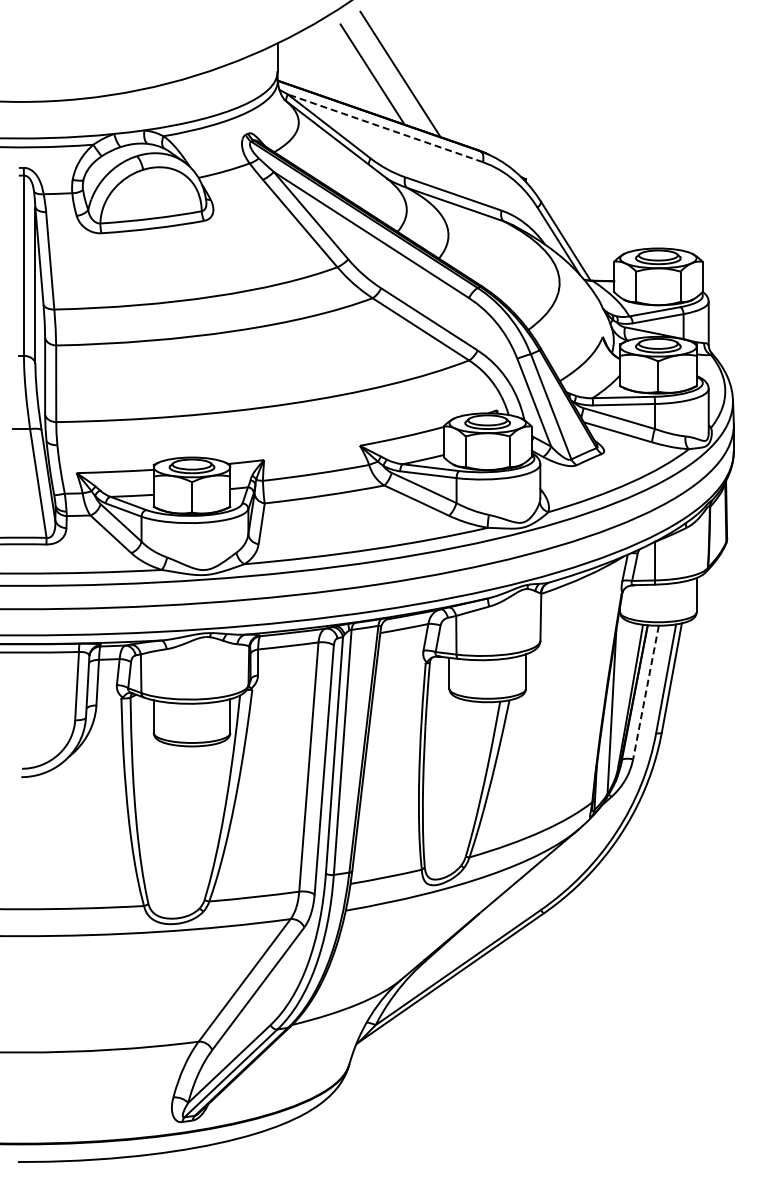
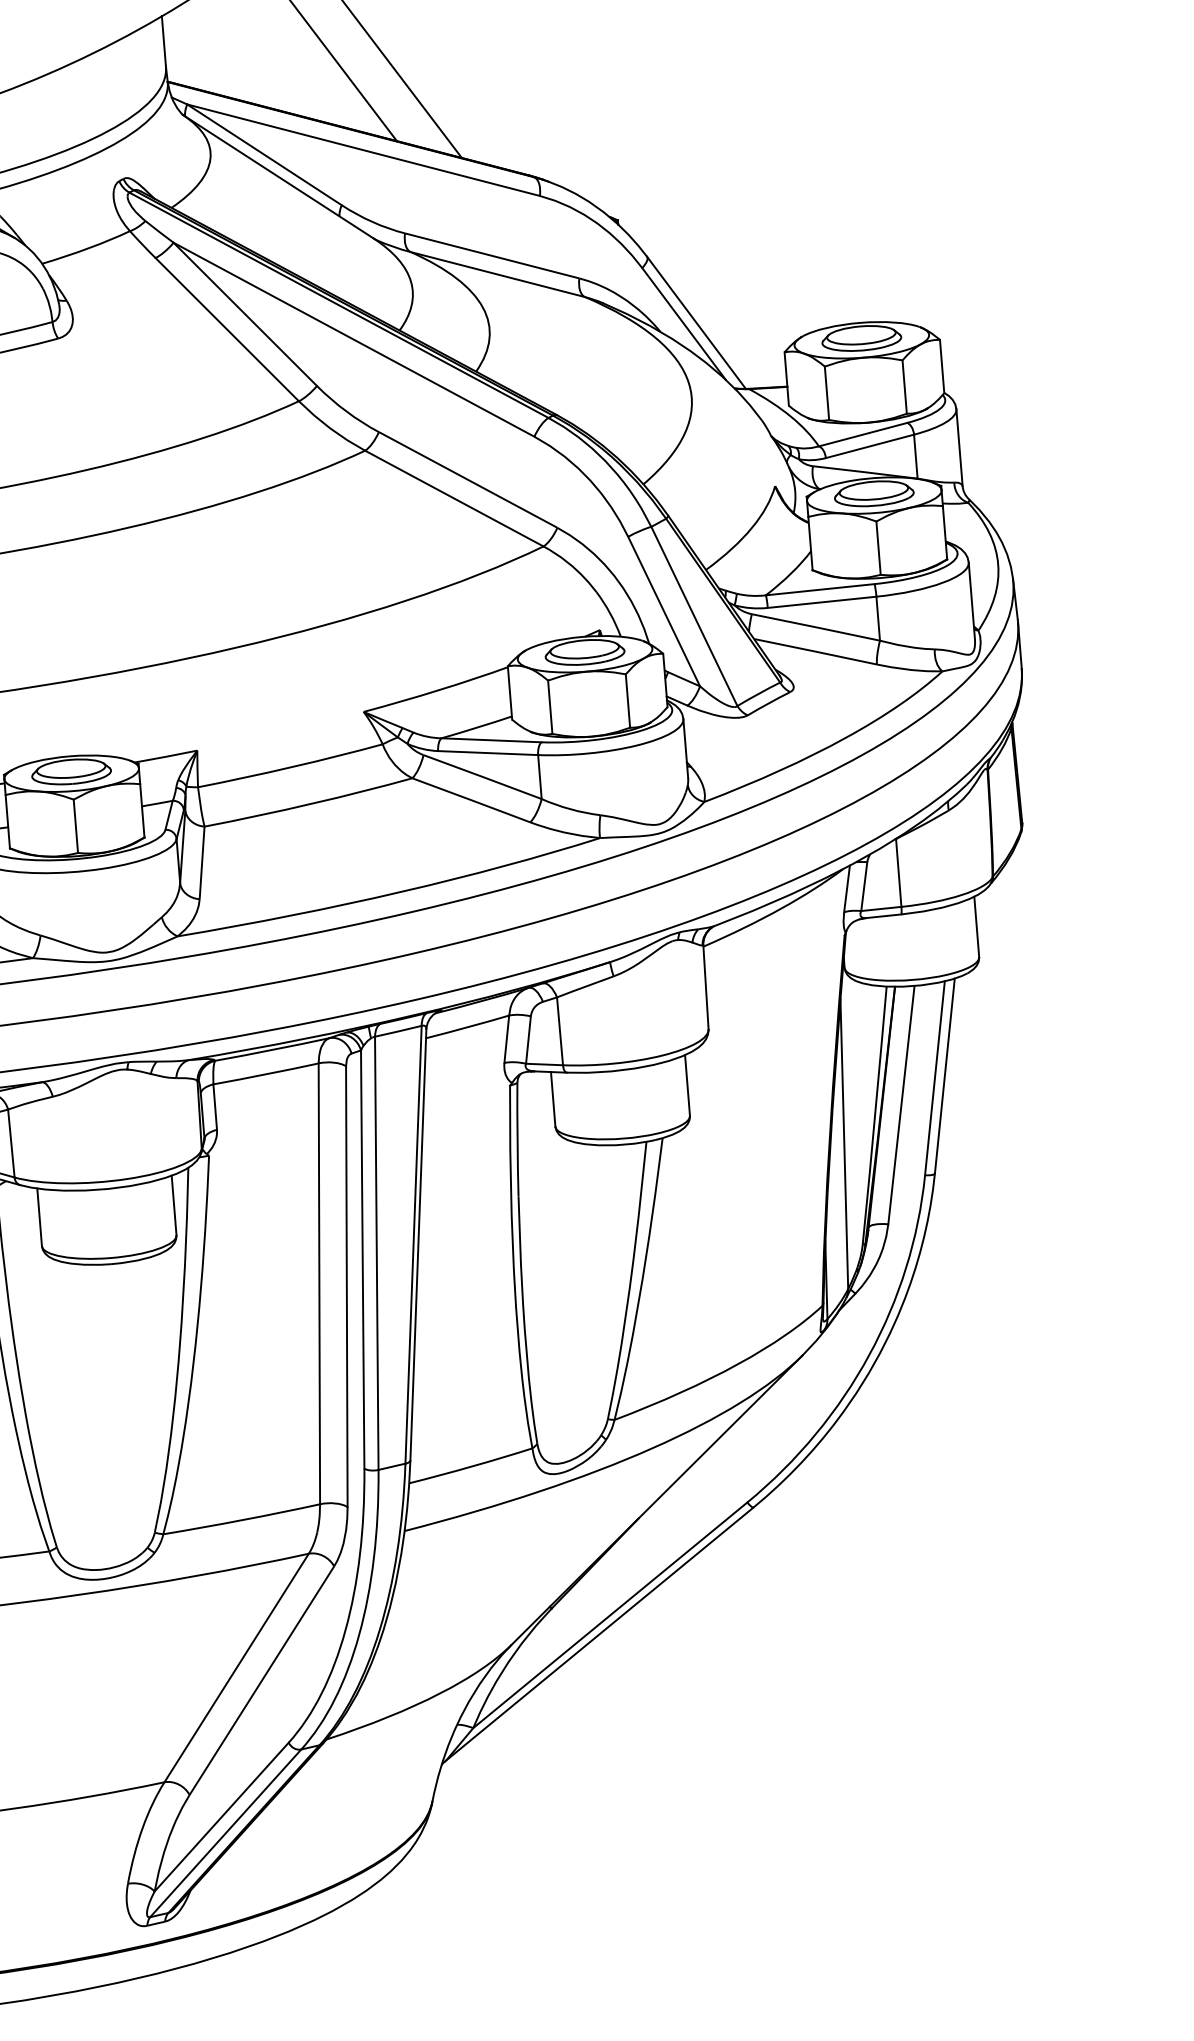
line: (384, 128) -> (362, 150), dashed -> solid
line: (645, 692) -> (900, 1105), dashed -> solid

